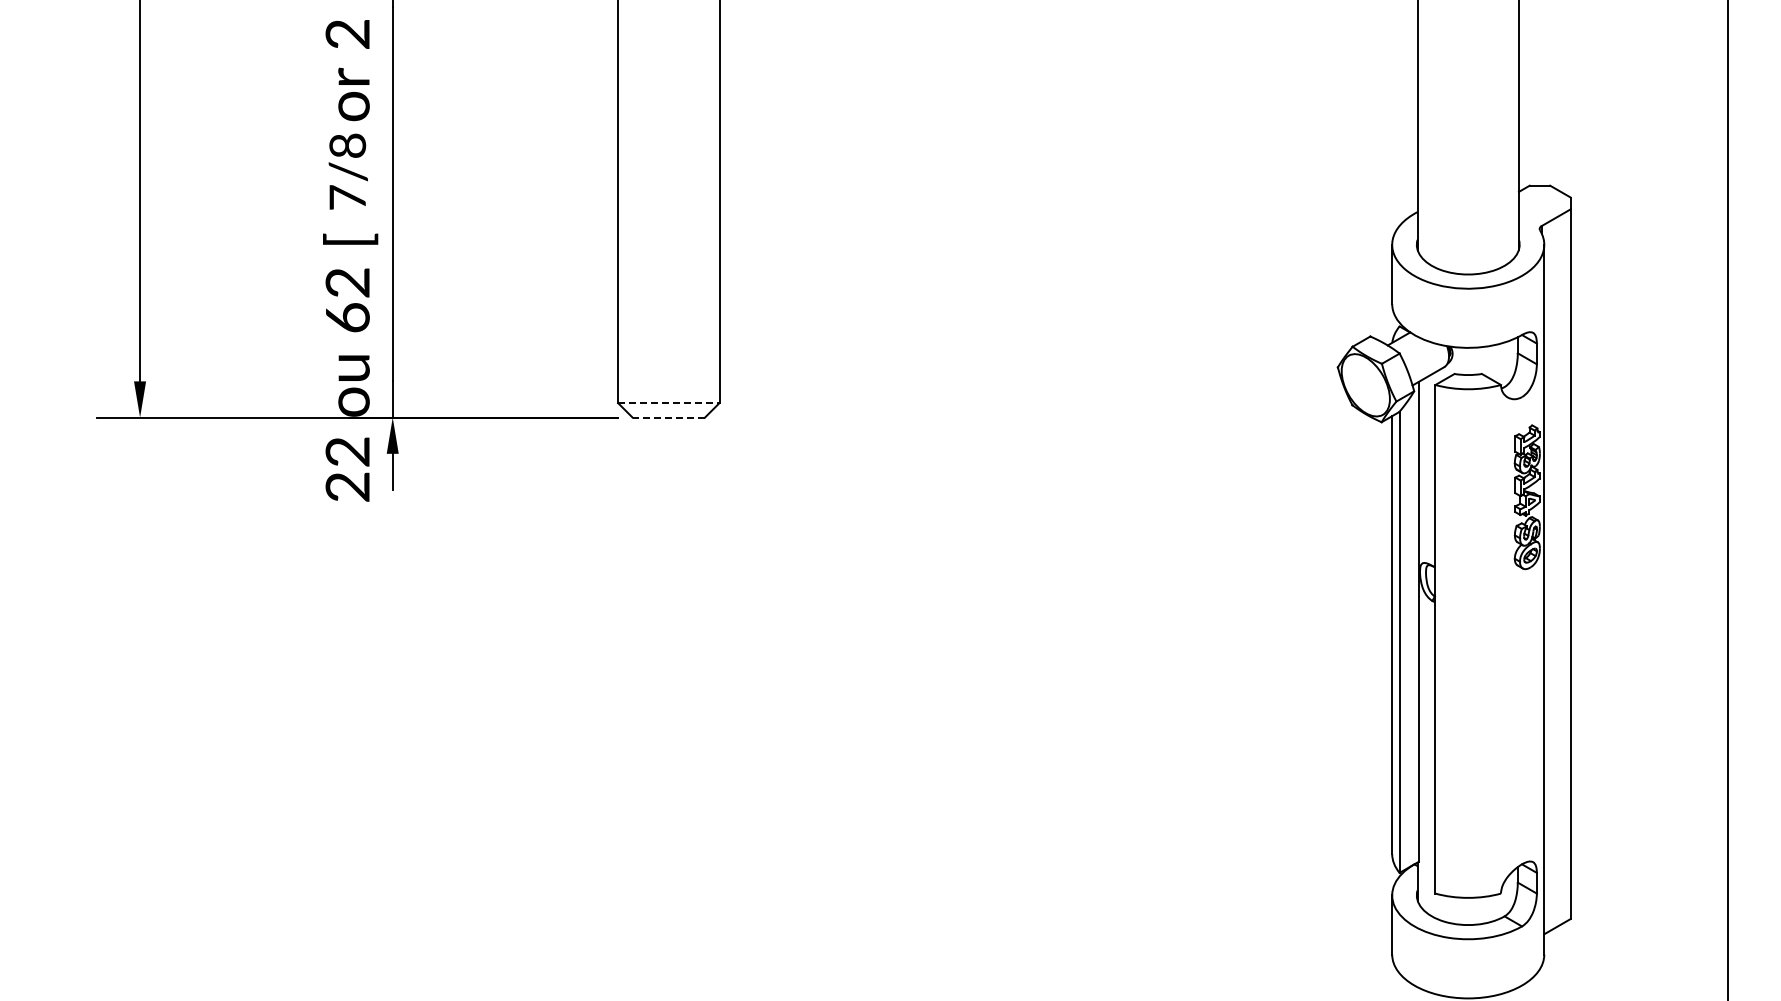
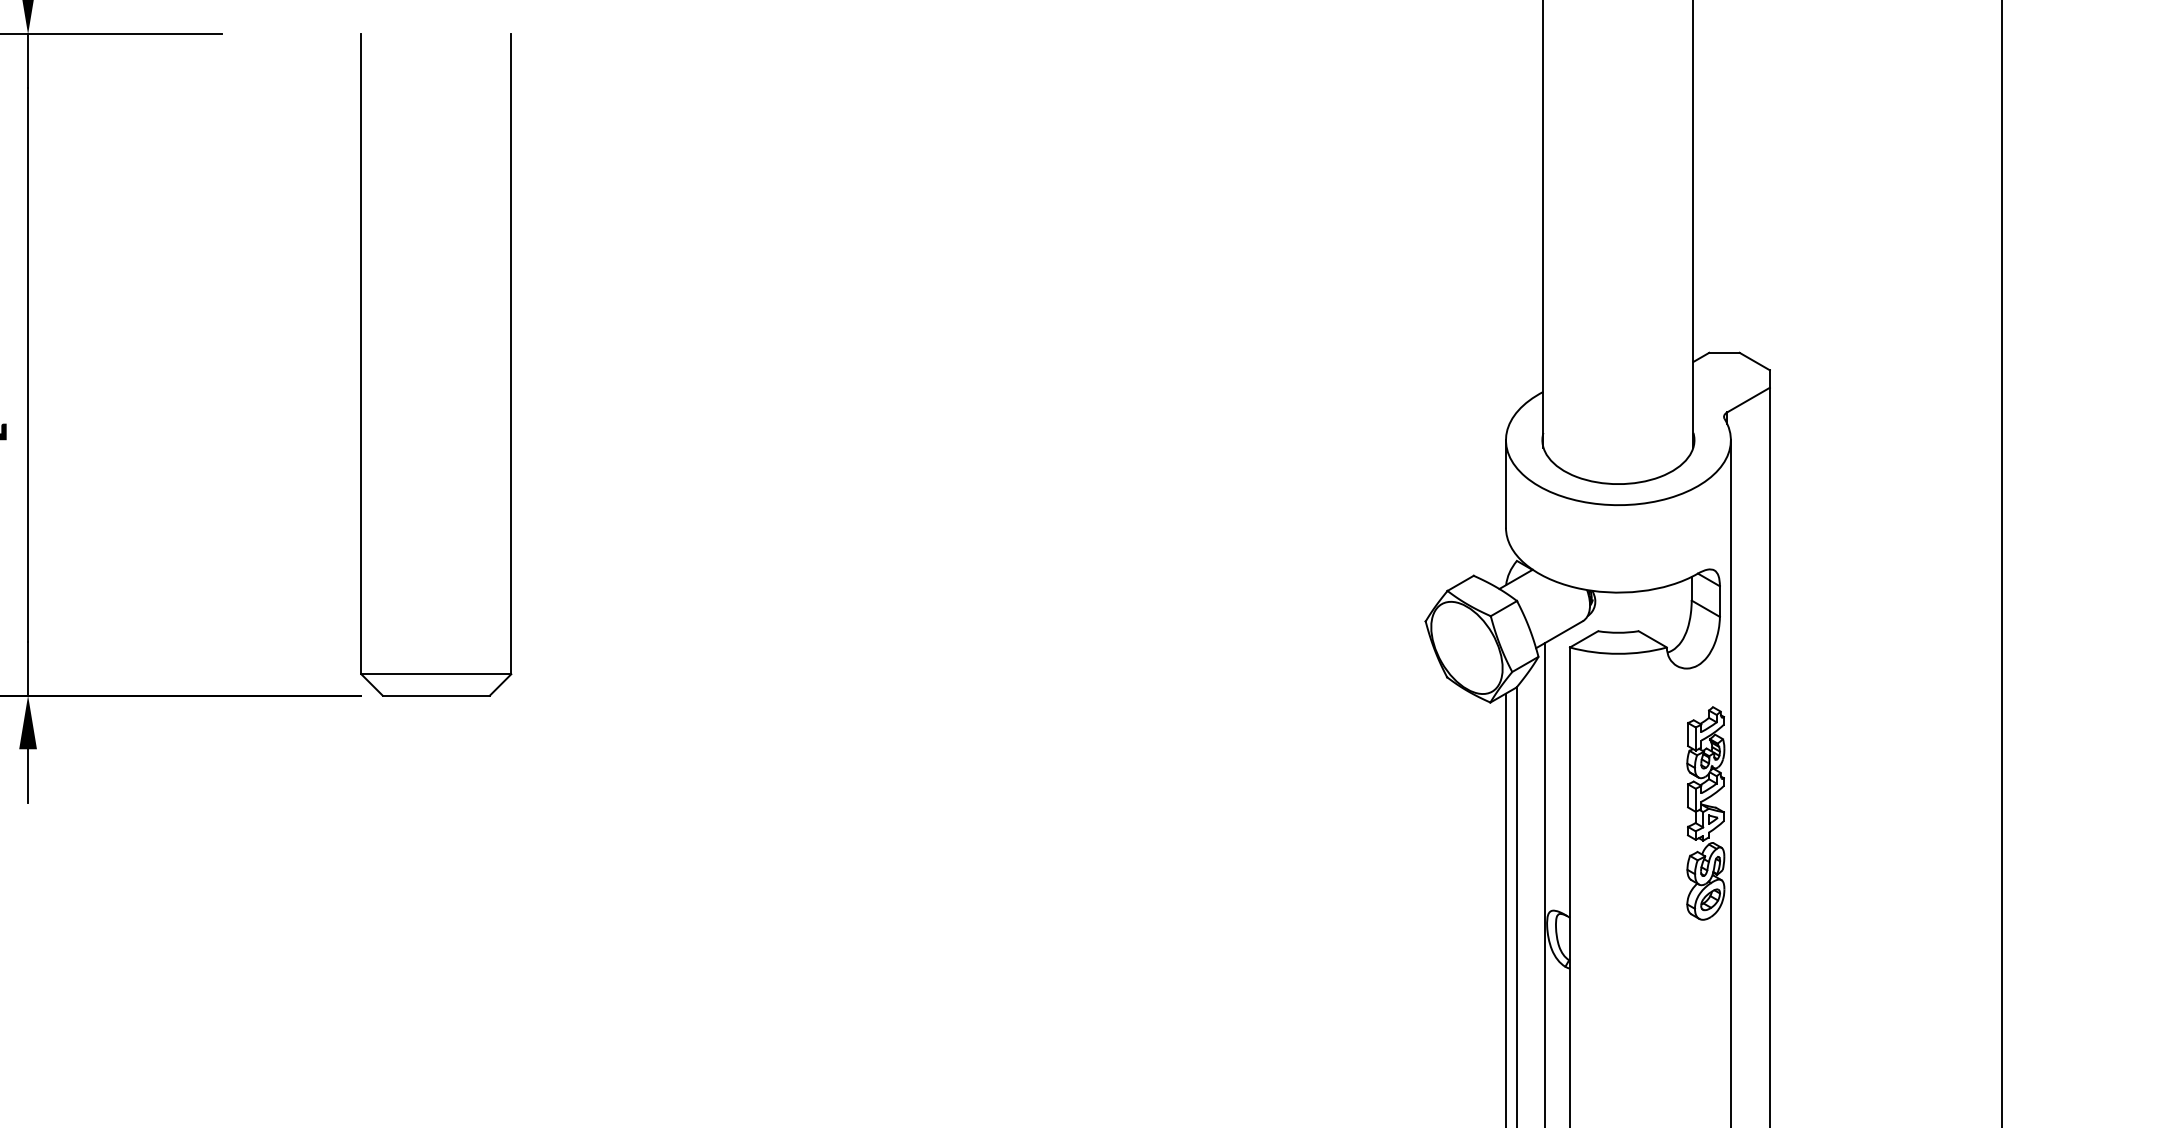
line: (668, 403) -> (435, 674), dashed -> solid
line: (668, 417) -> (435, 695), dashed -> solid

